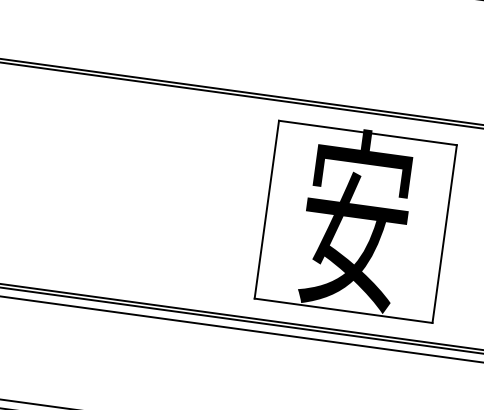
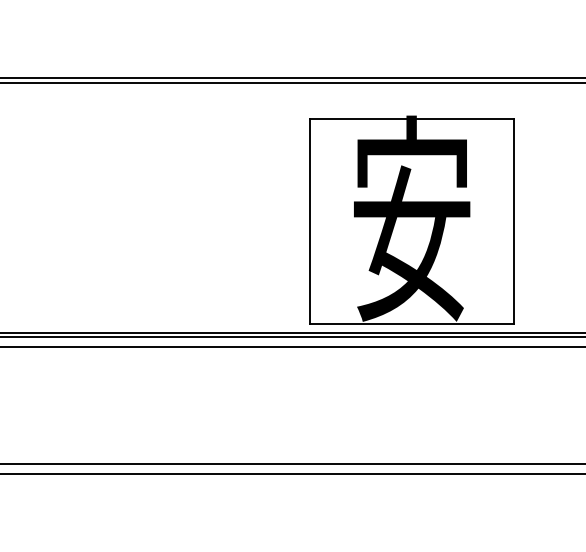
part: (355, 219) -> (411, 219), moved

